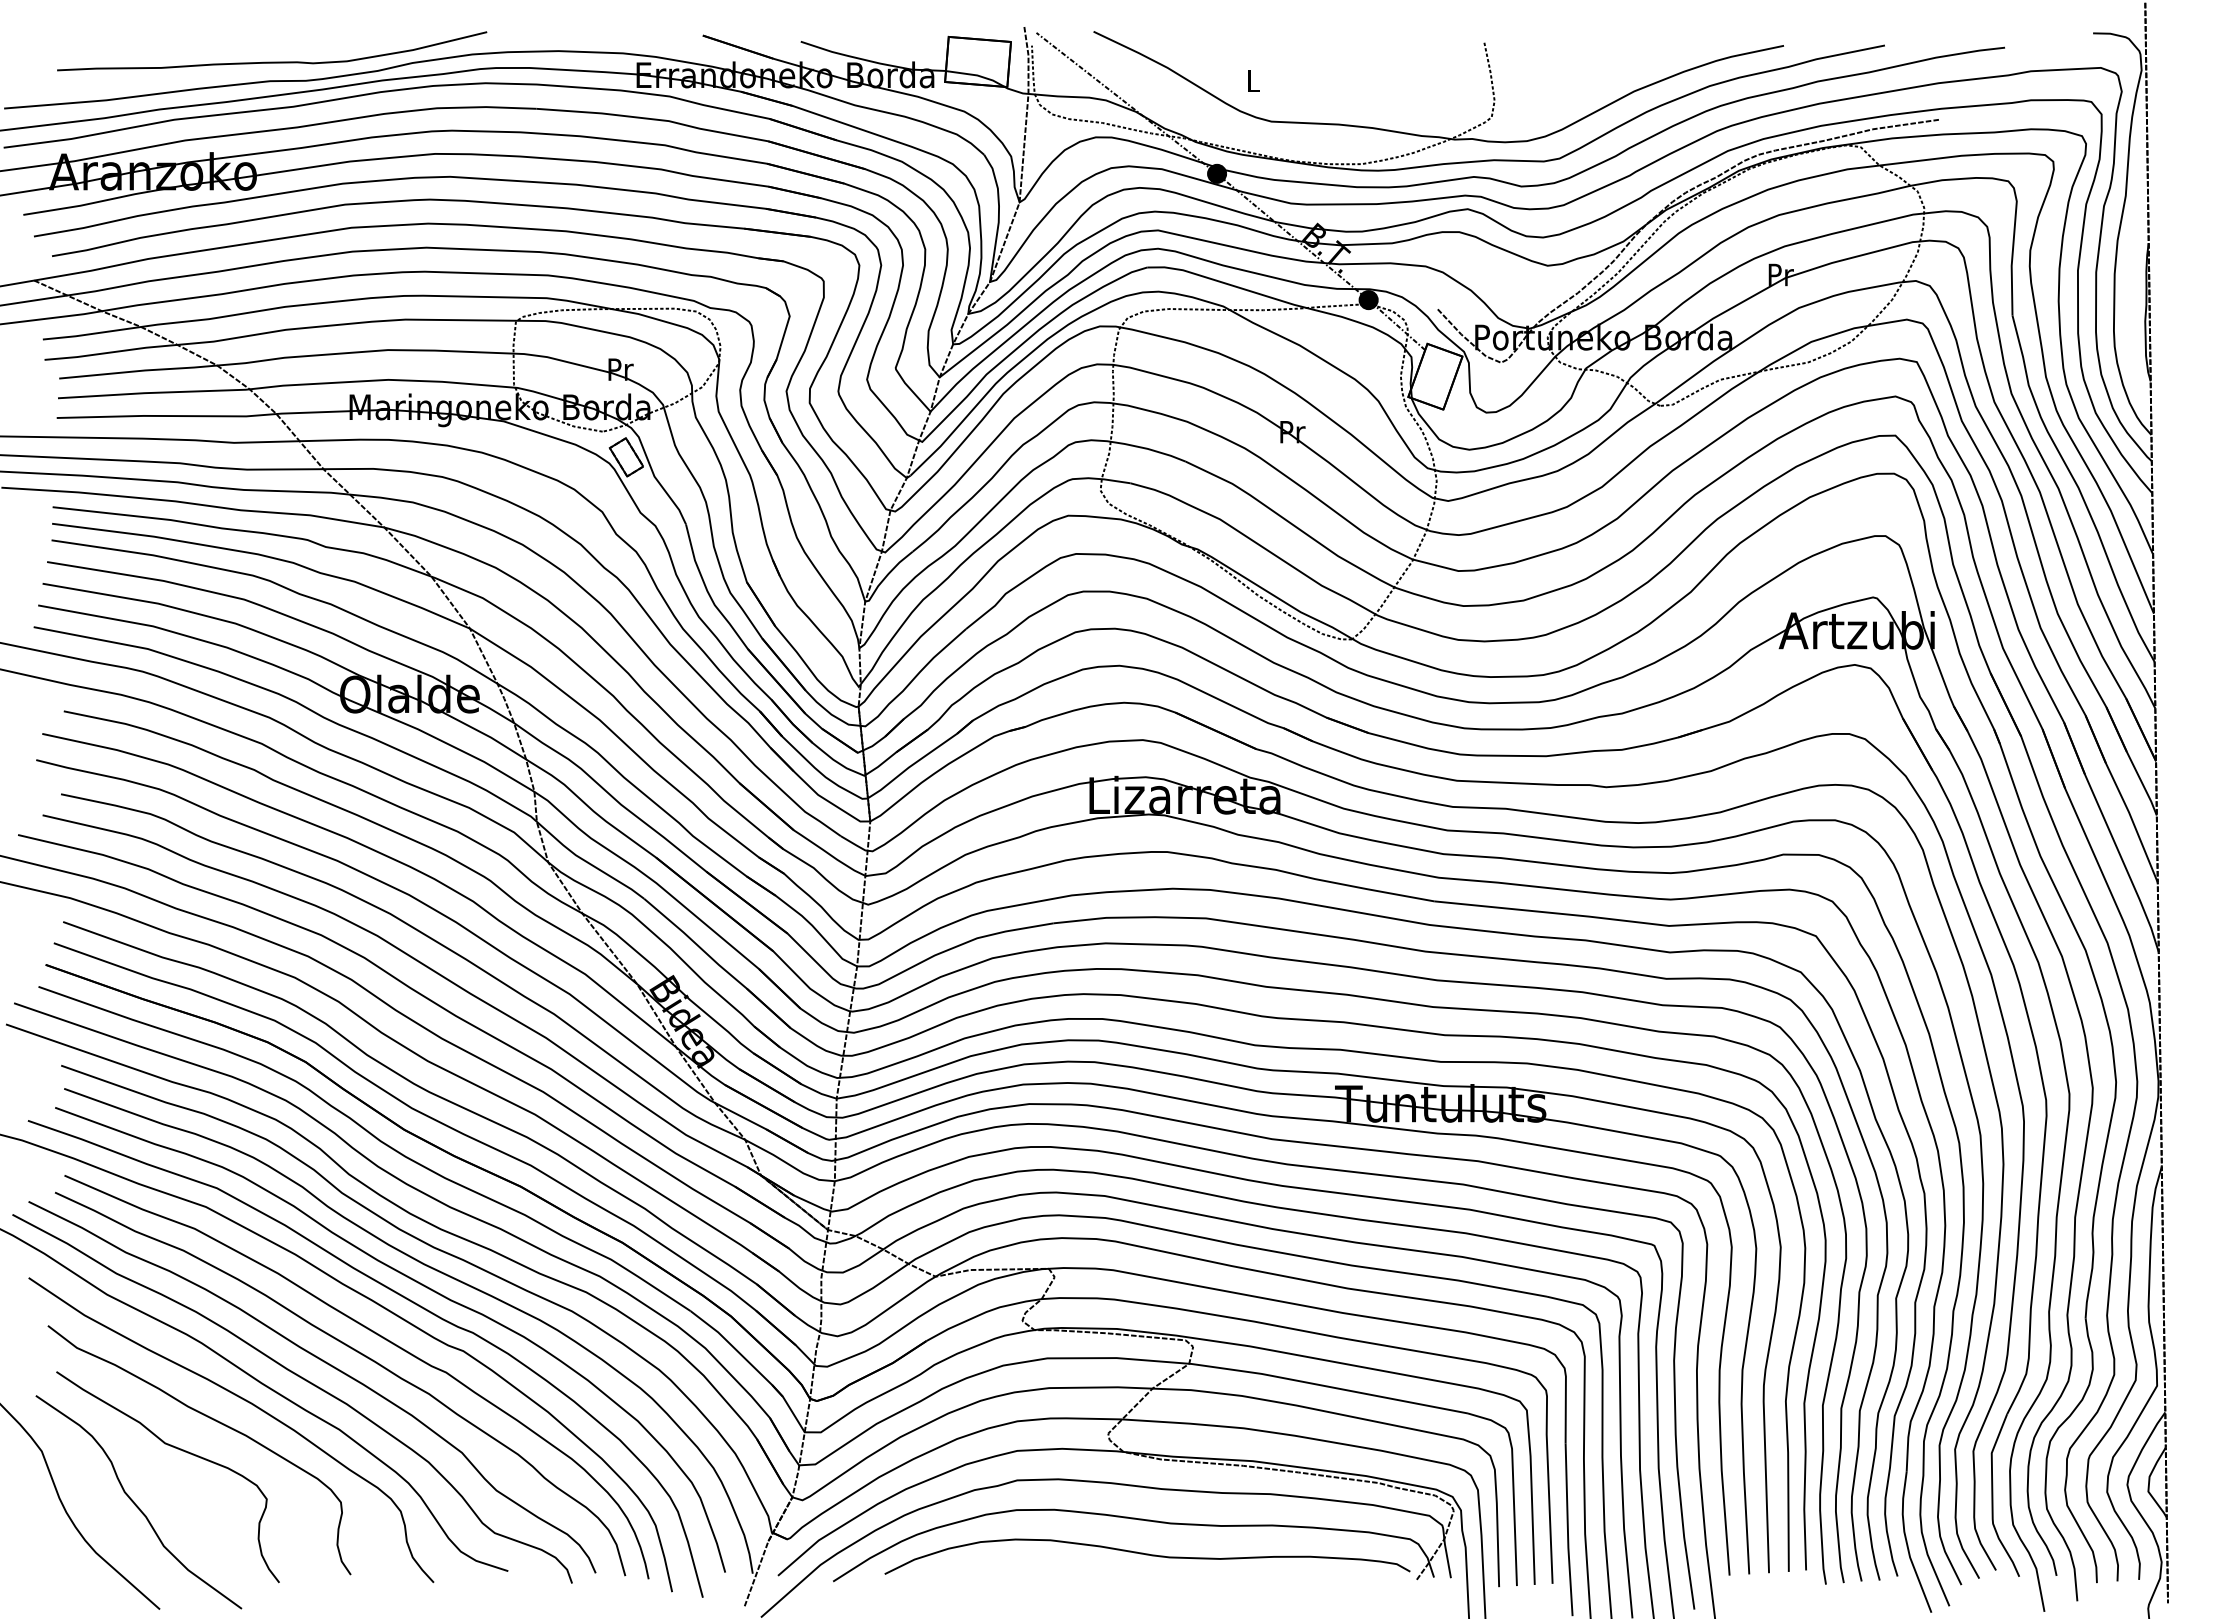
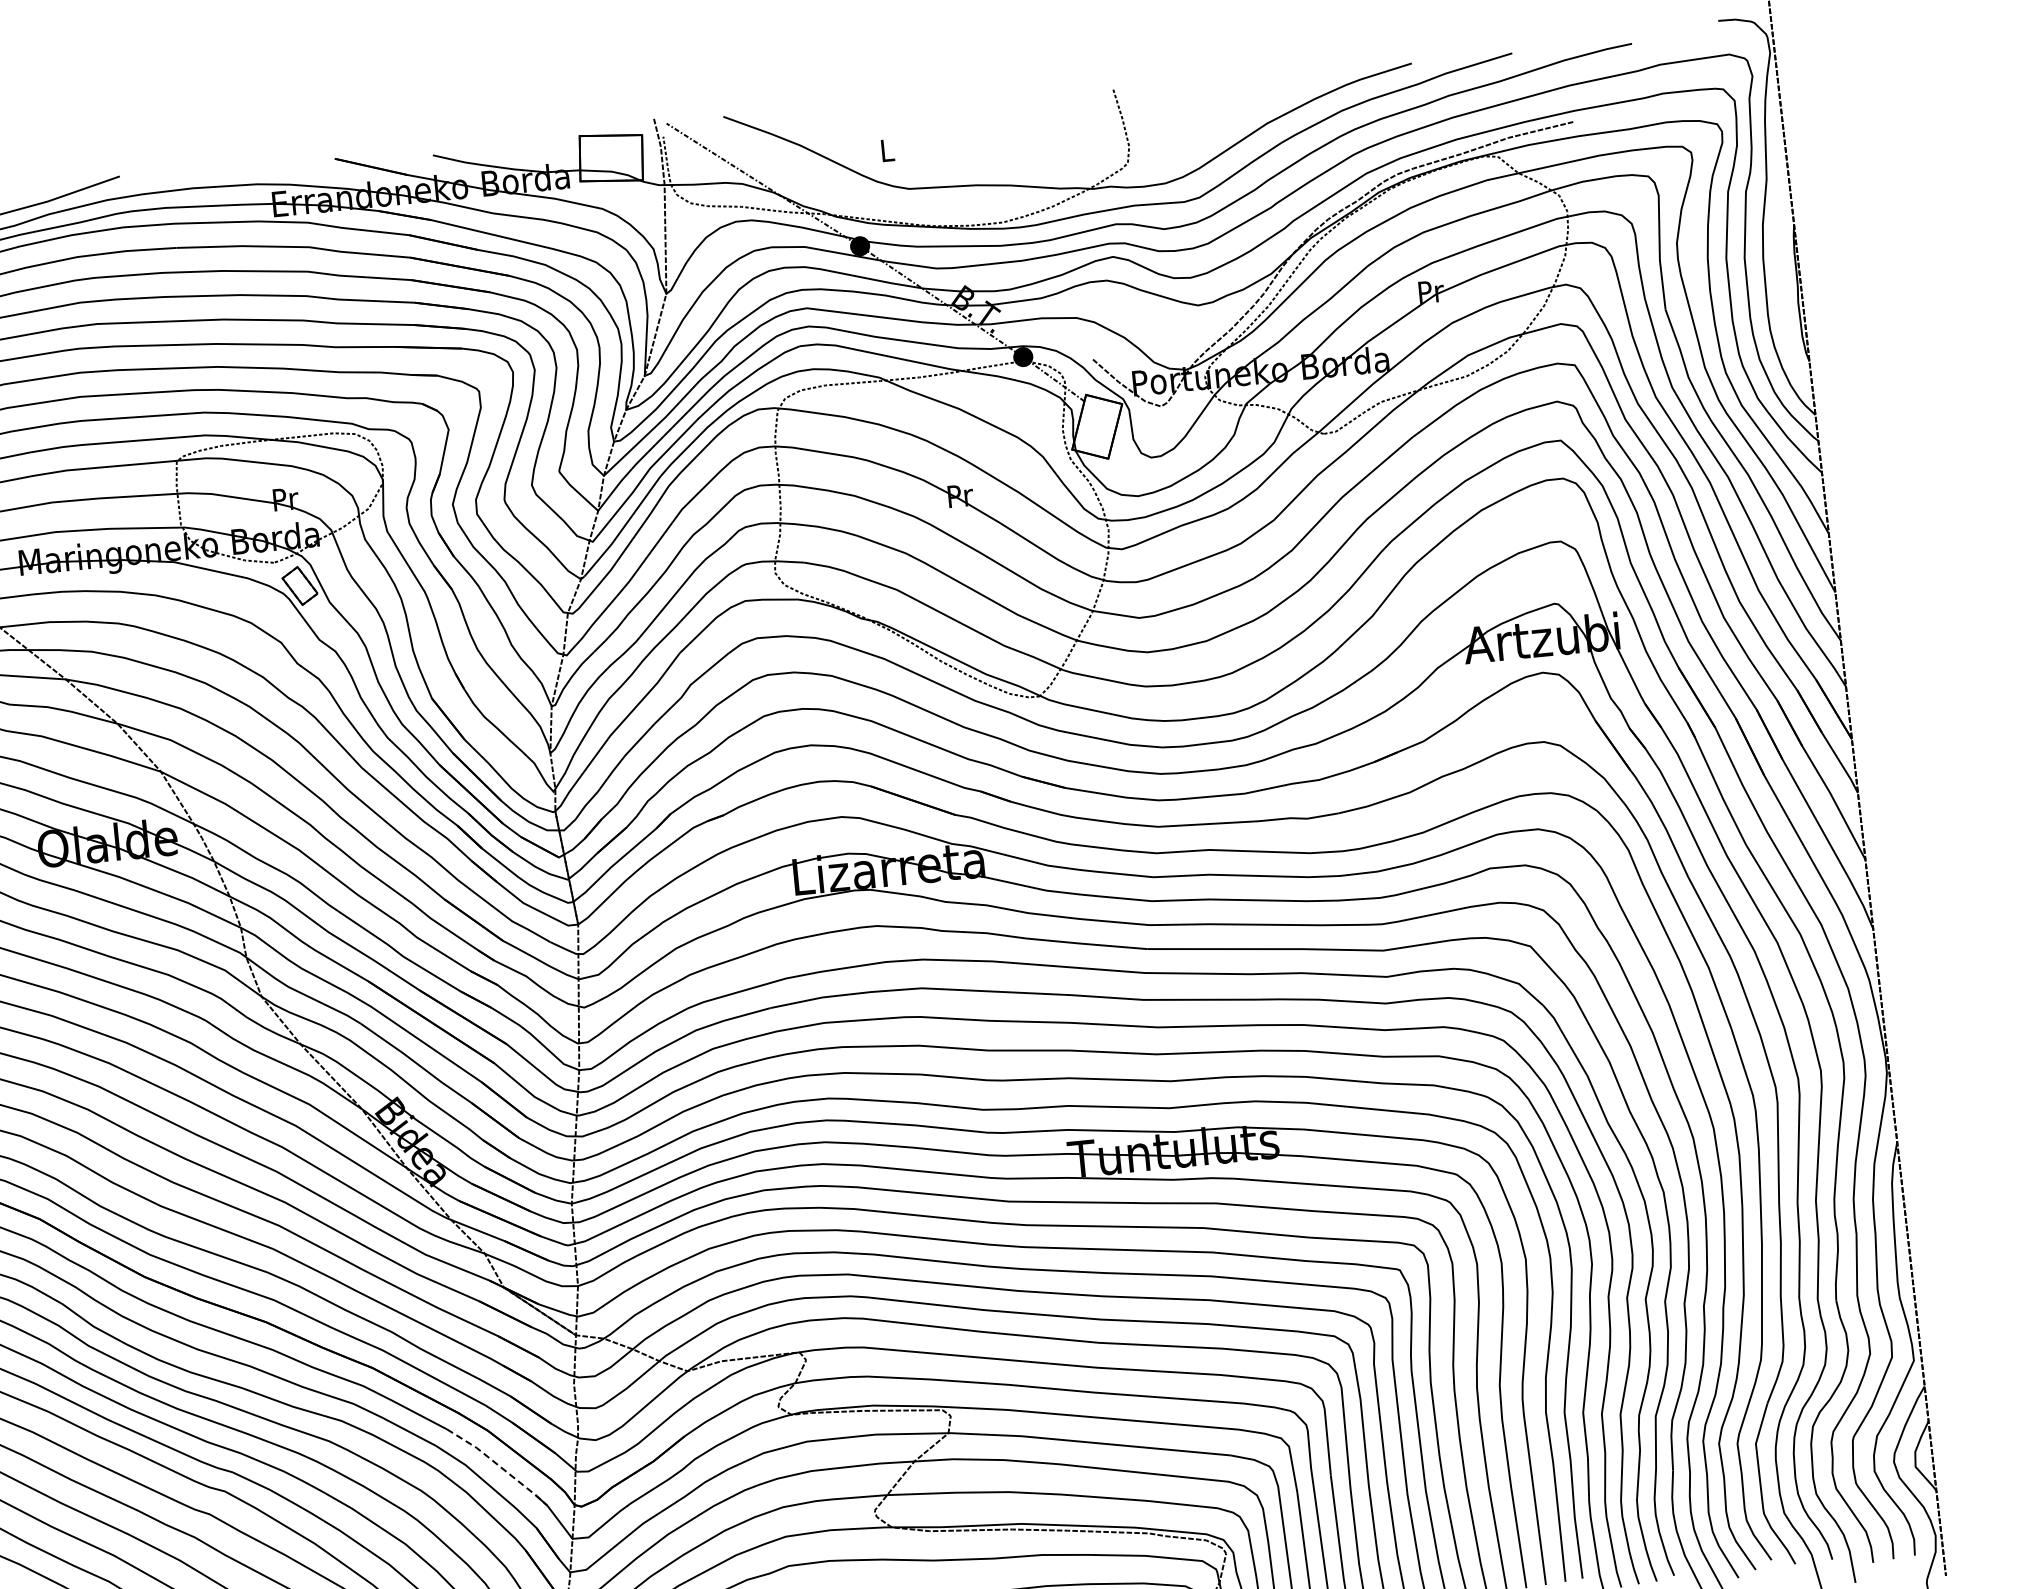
line: (738, 1352) -> (498, 1465), solid -> dashed

